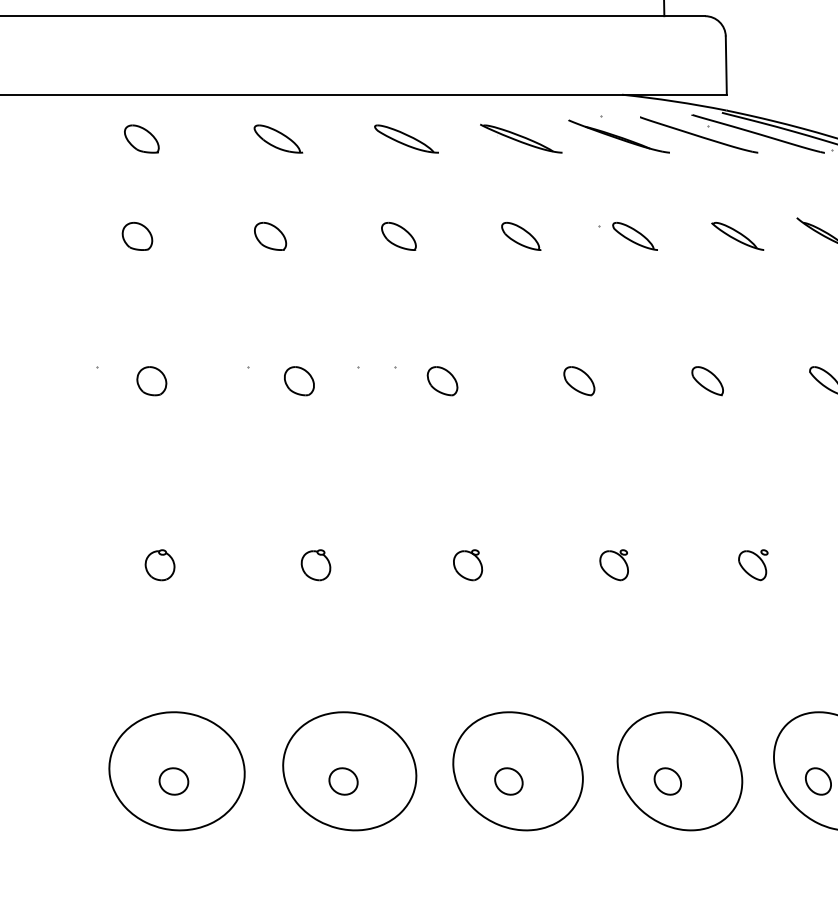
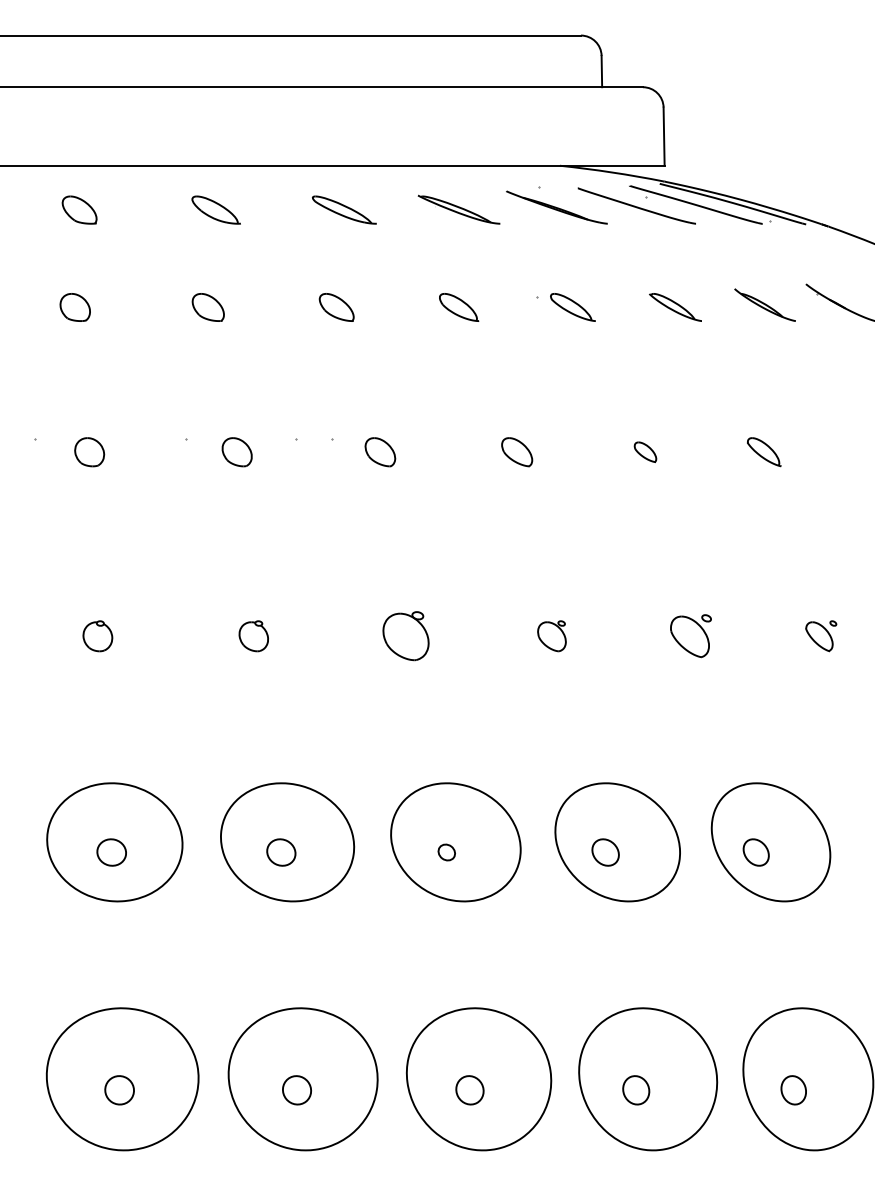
part: (707, 381) -> (645, 452), size x0.7
part: (467, 565) -> (405, 636), size x1.6
part: (753, 565) -> (691, 636), size x1.4
part: (508, 781) -> (446, 852), size x0.6

